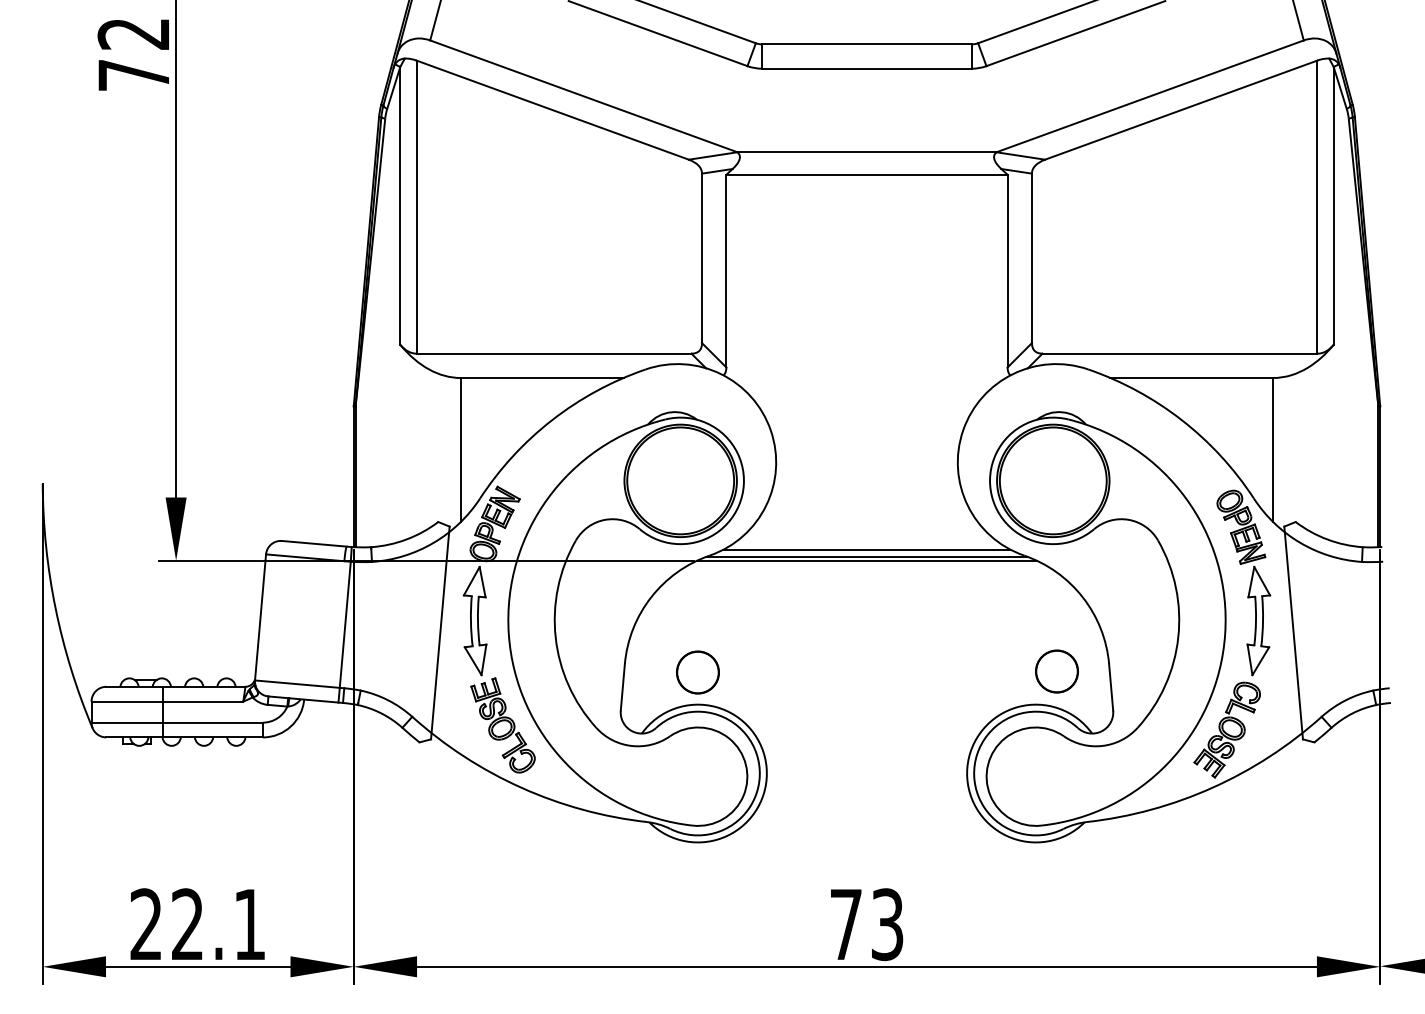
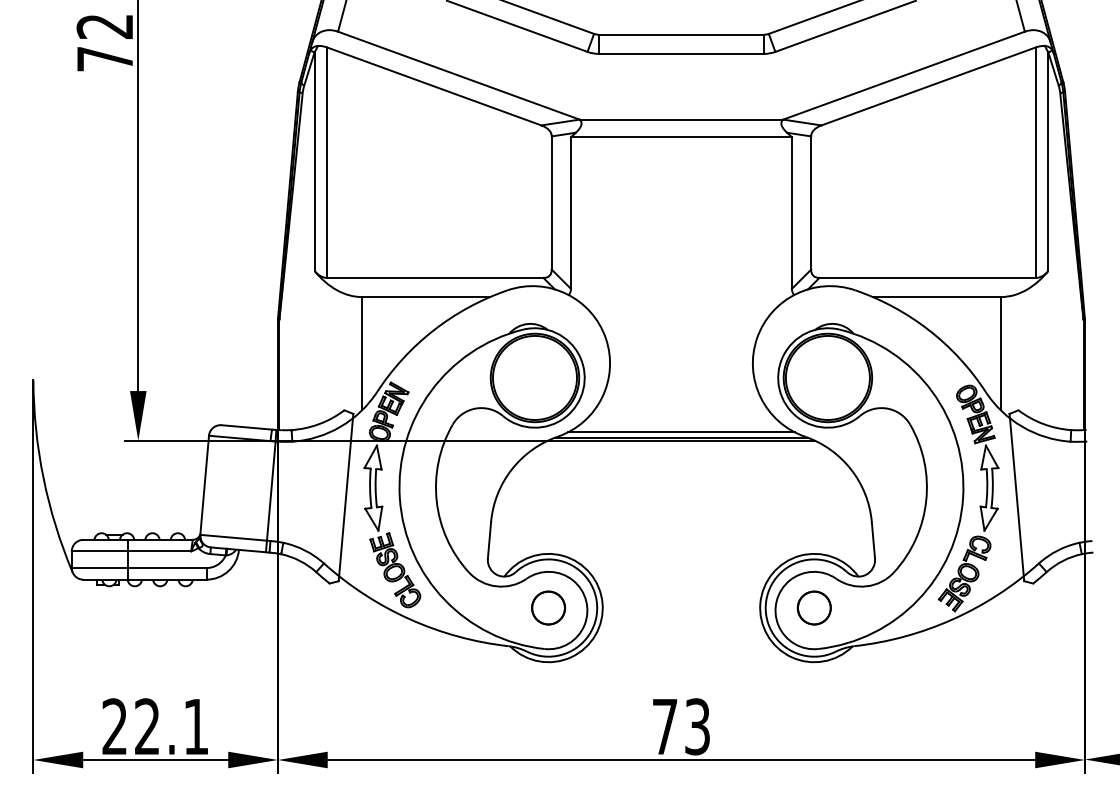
circle: (1056, 671) -> (813, 608), moved
circle: (697, 672) -> (548, 608), moved

